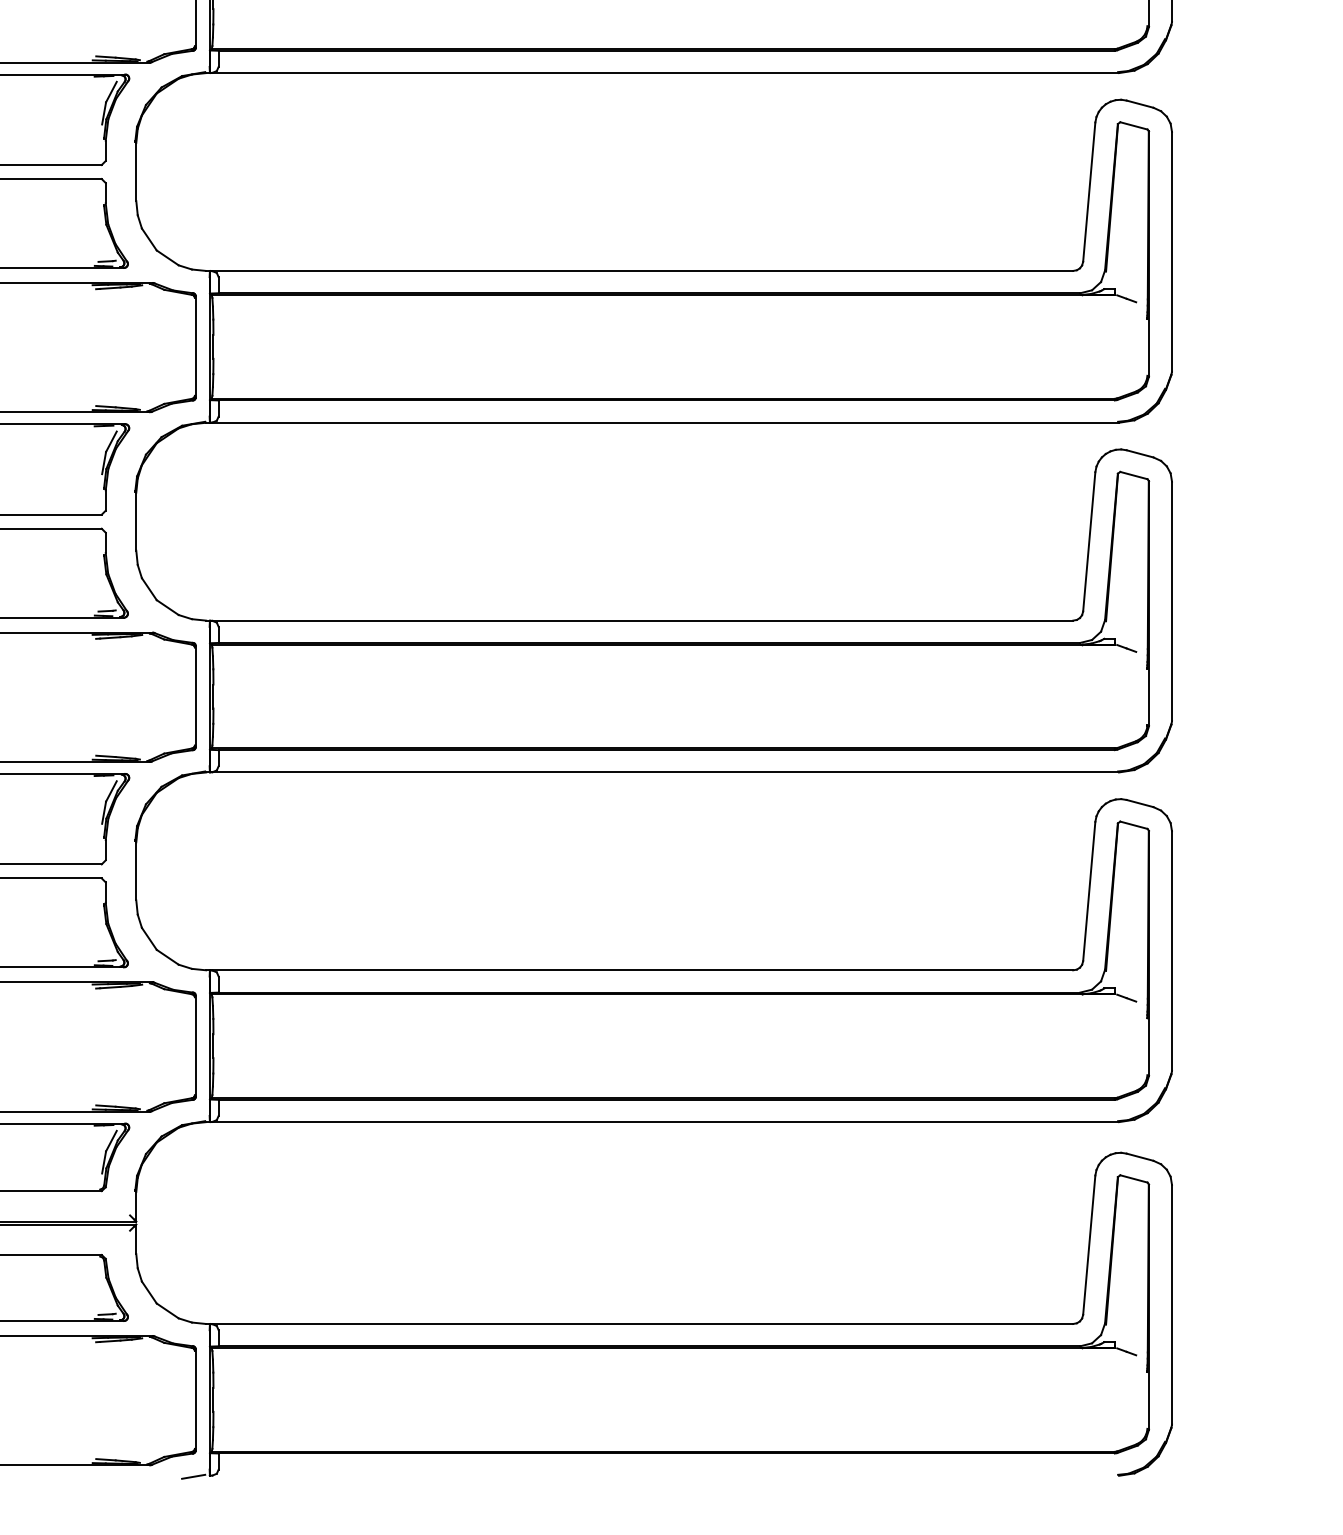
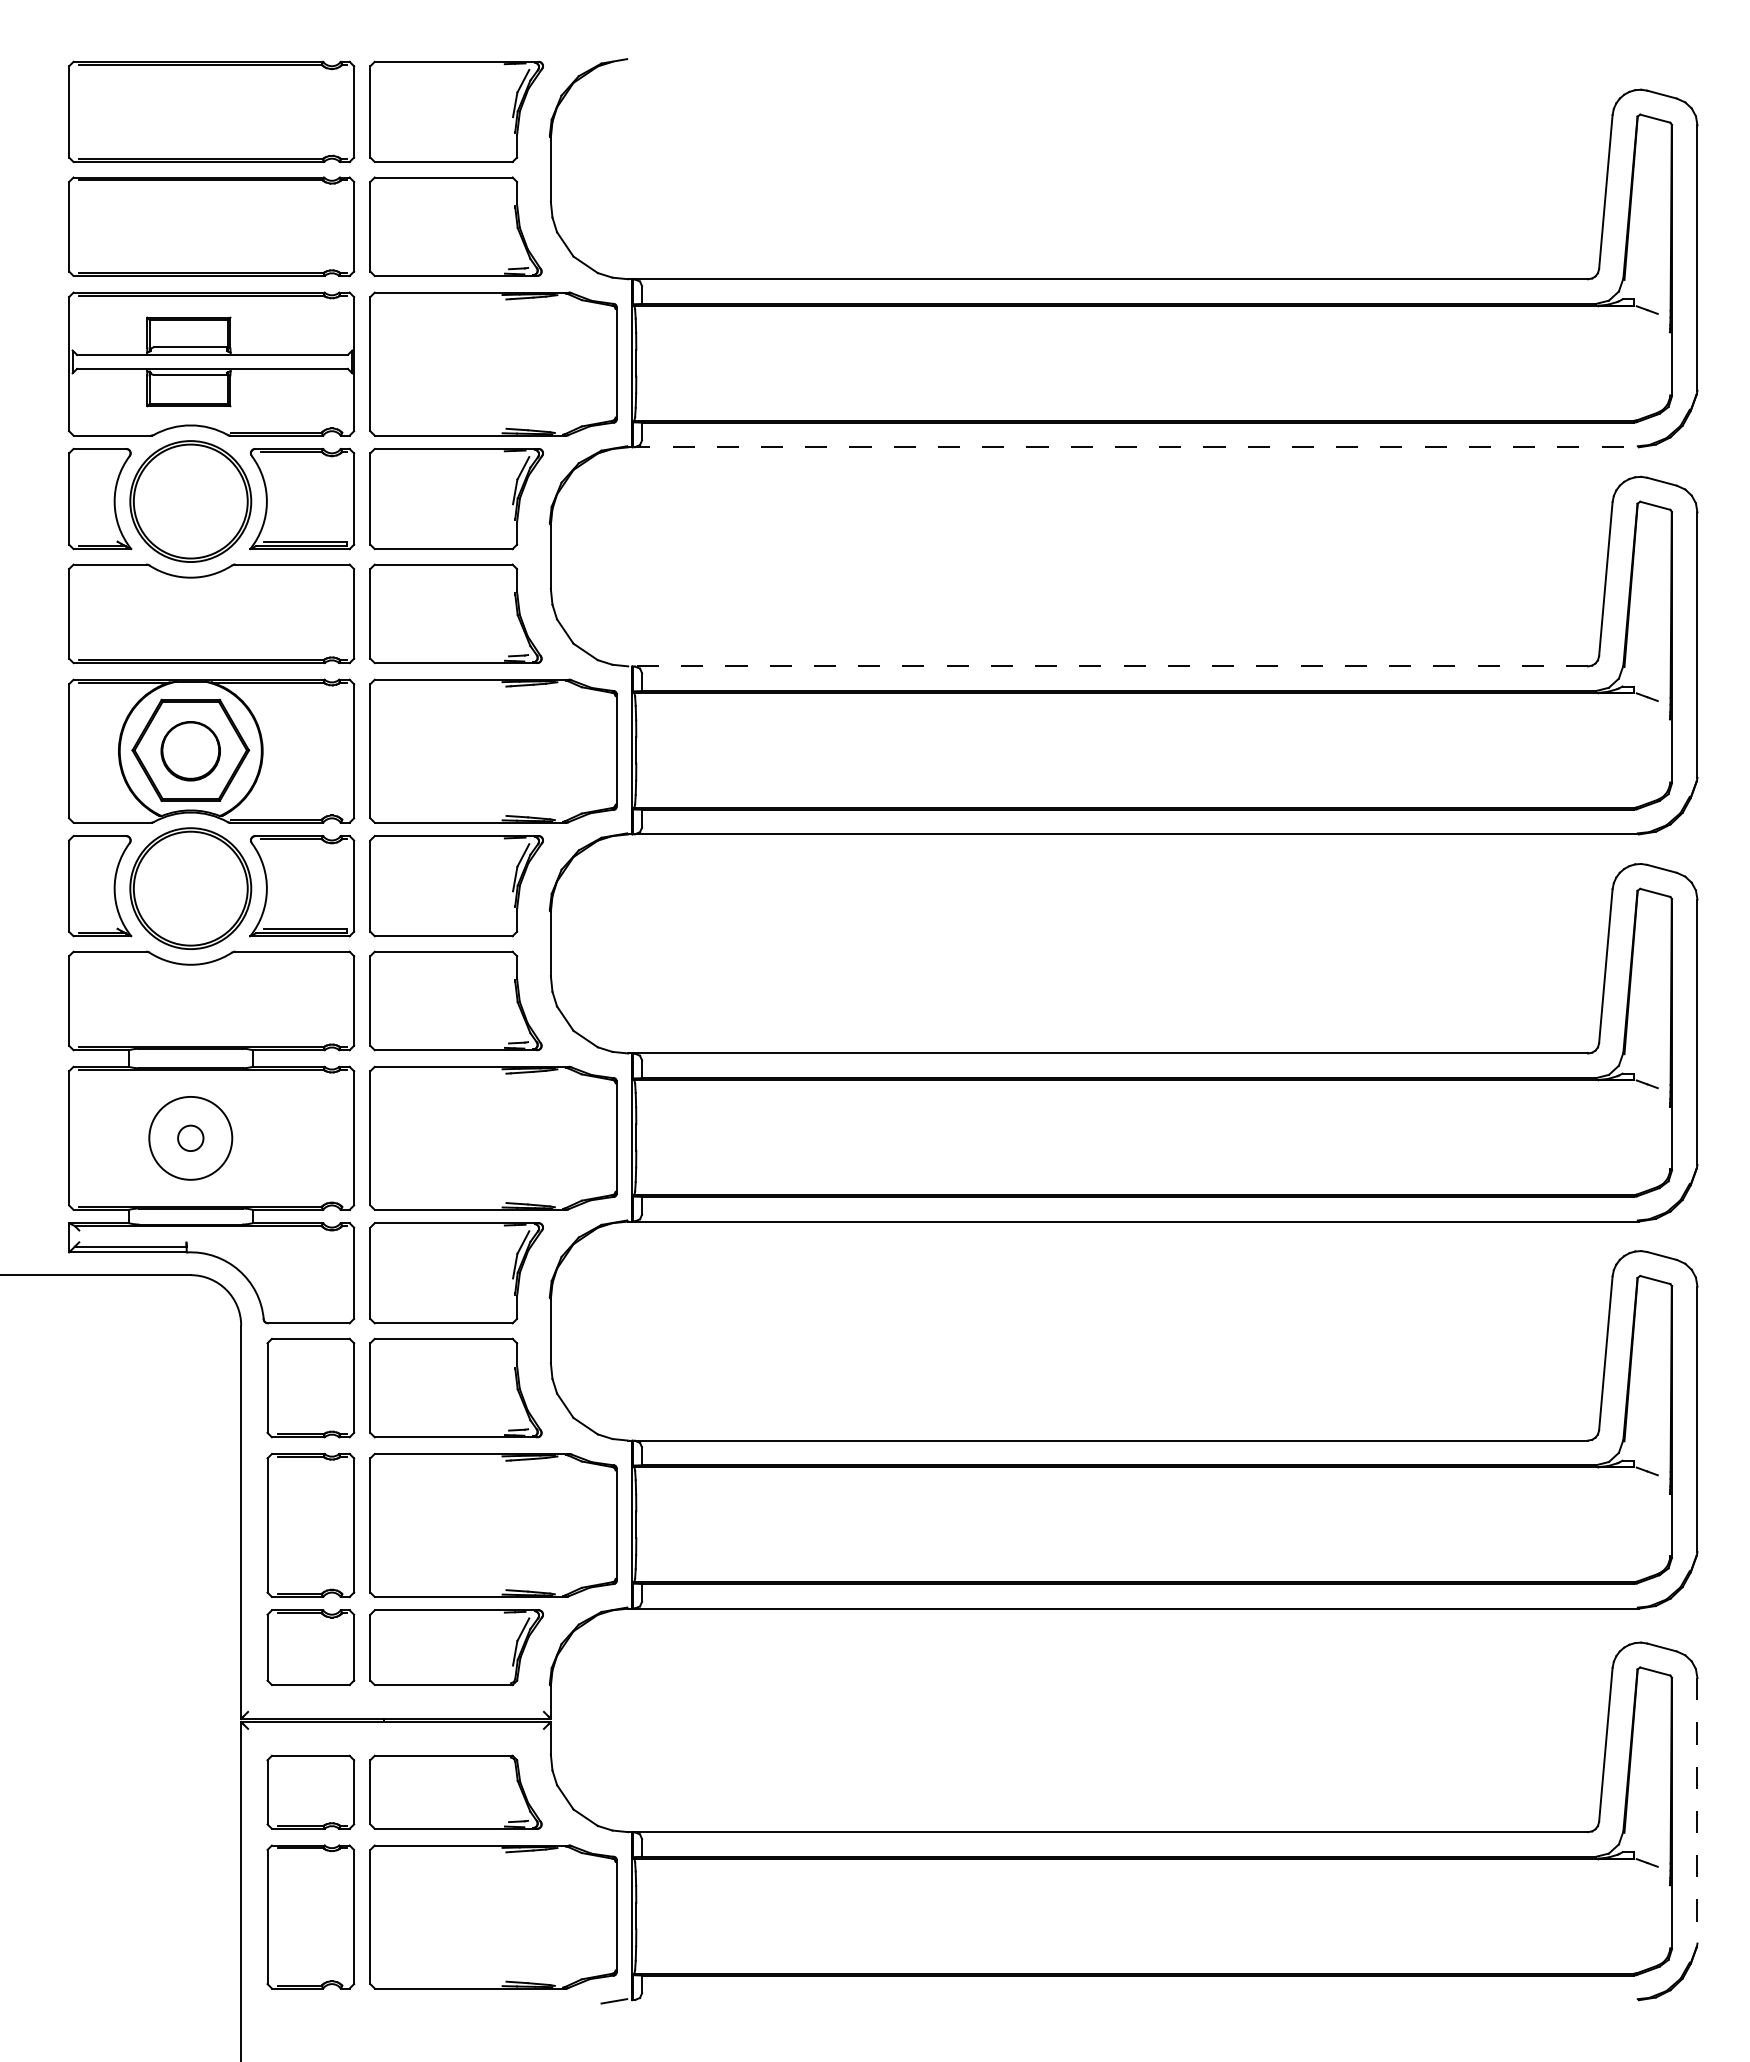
line: (663, 73) -> (1134, 447), solid -> dashed
line: (640, 271) -> (1108, 666), solid -> dashed
line: (1172, 1304) -> (1697, 1810), solid -> dashed

